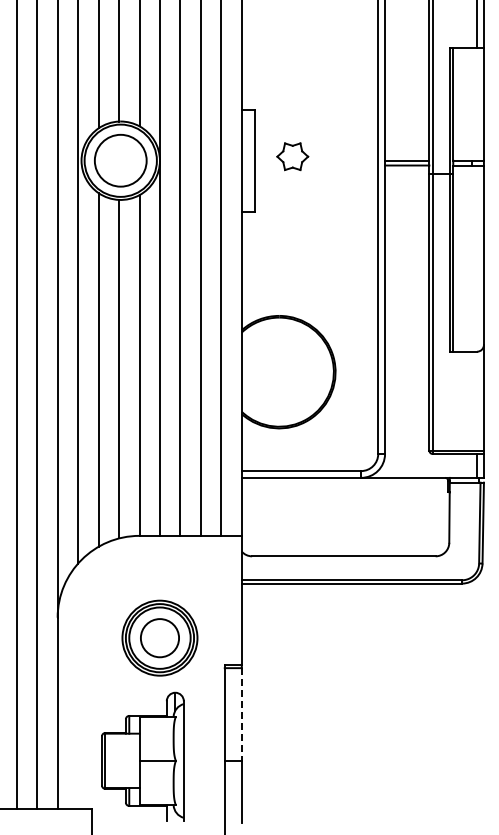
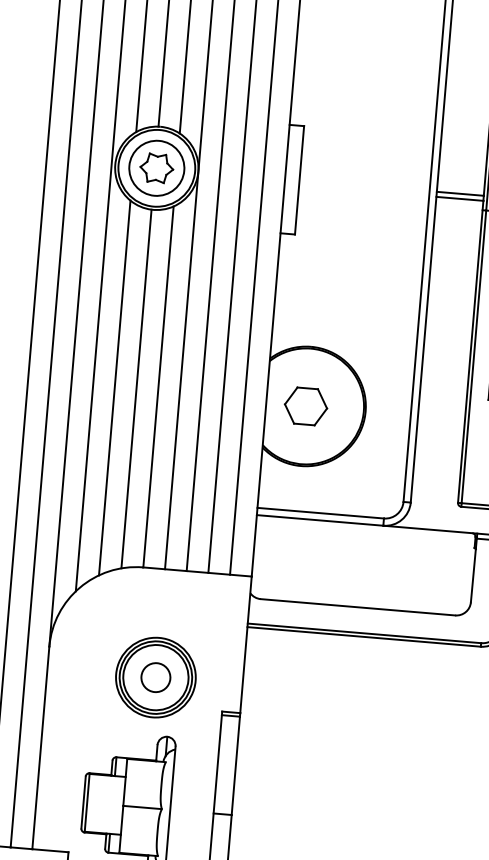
part: (292, 156) -> (156, 168), moved
part: (279, 372) -> (306, 406), added
circle: (159, 637) -> (155, 676), size x0.71
line: (241, 715) -> (235, 766), dashed -> solid

